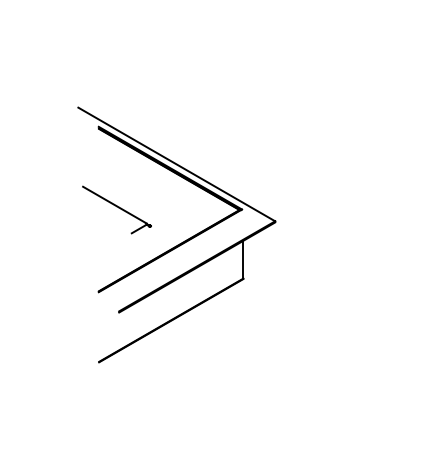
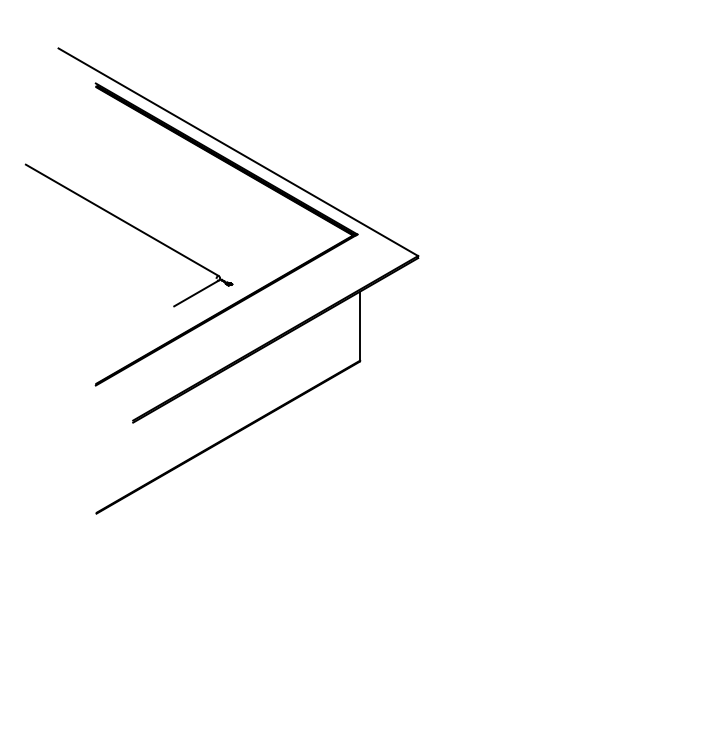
part: (116, 209) -> (128, 234), size x1.67

